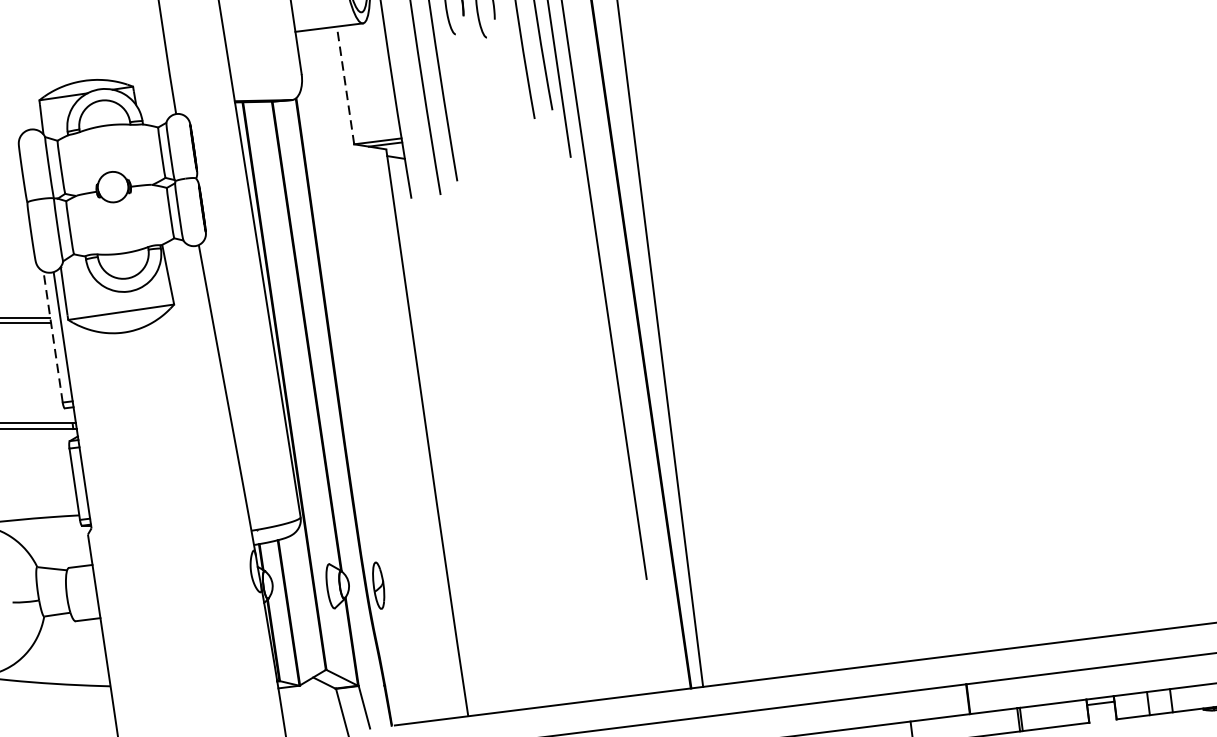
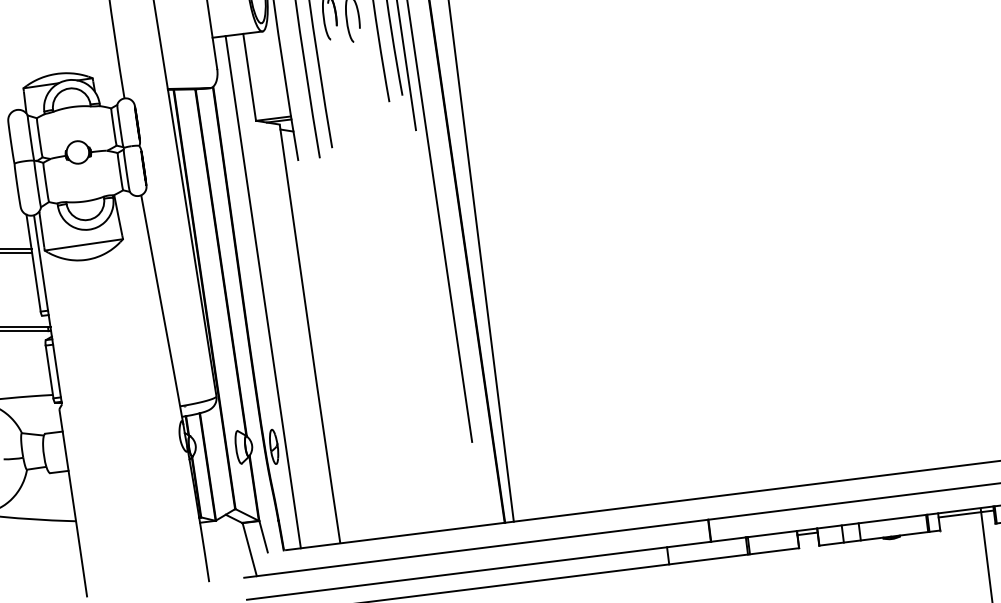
line: (345, 85) -> (249, 77), dashed -> solid
line: (52, 337) -> (33, 263), dashed -> solid
line: (362, 376) -> (262, 292), added

